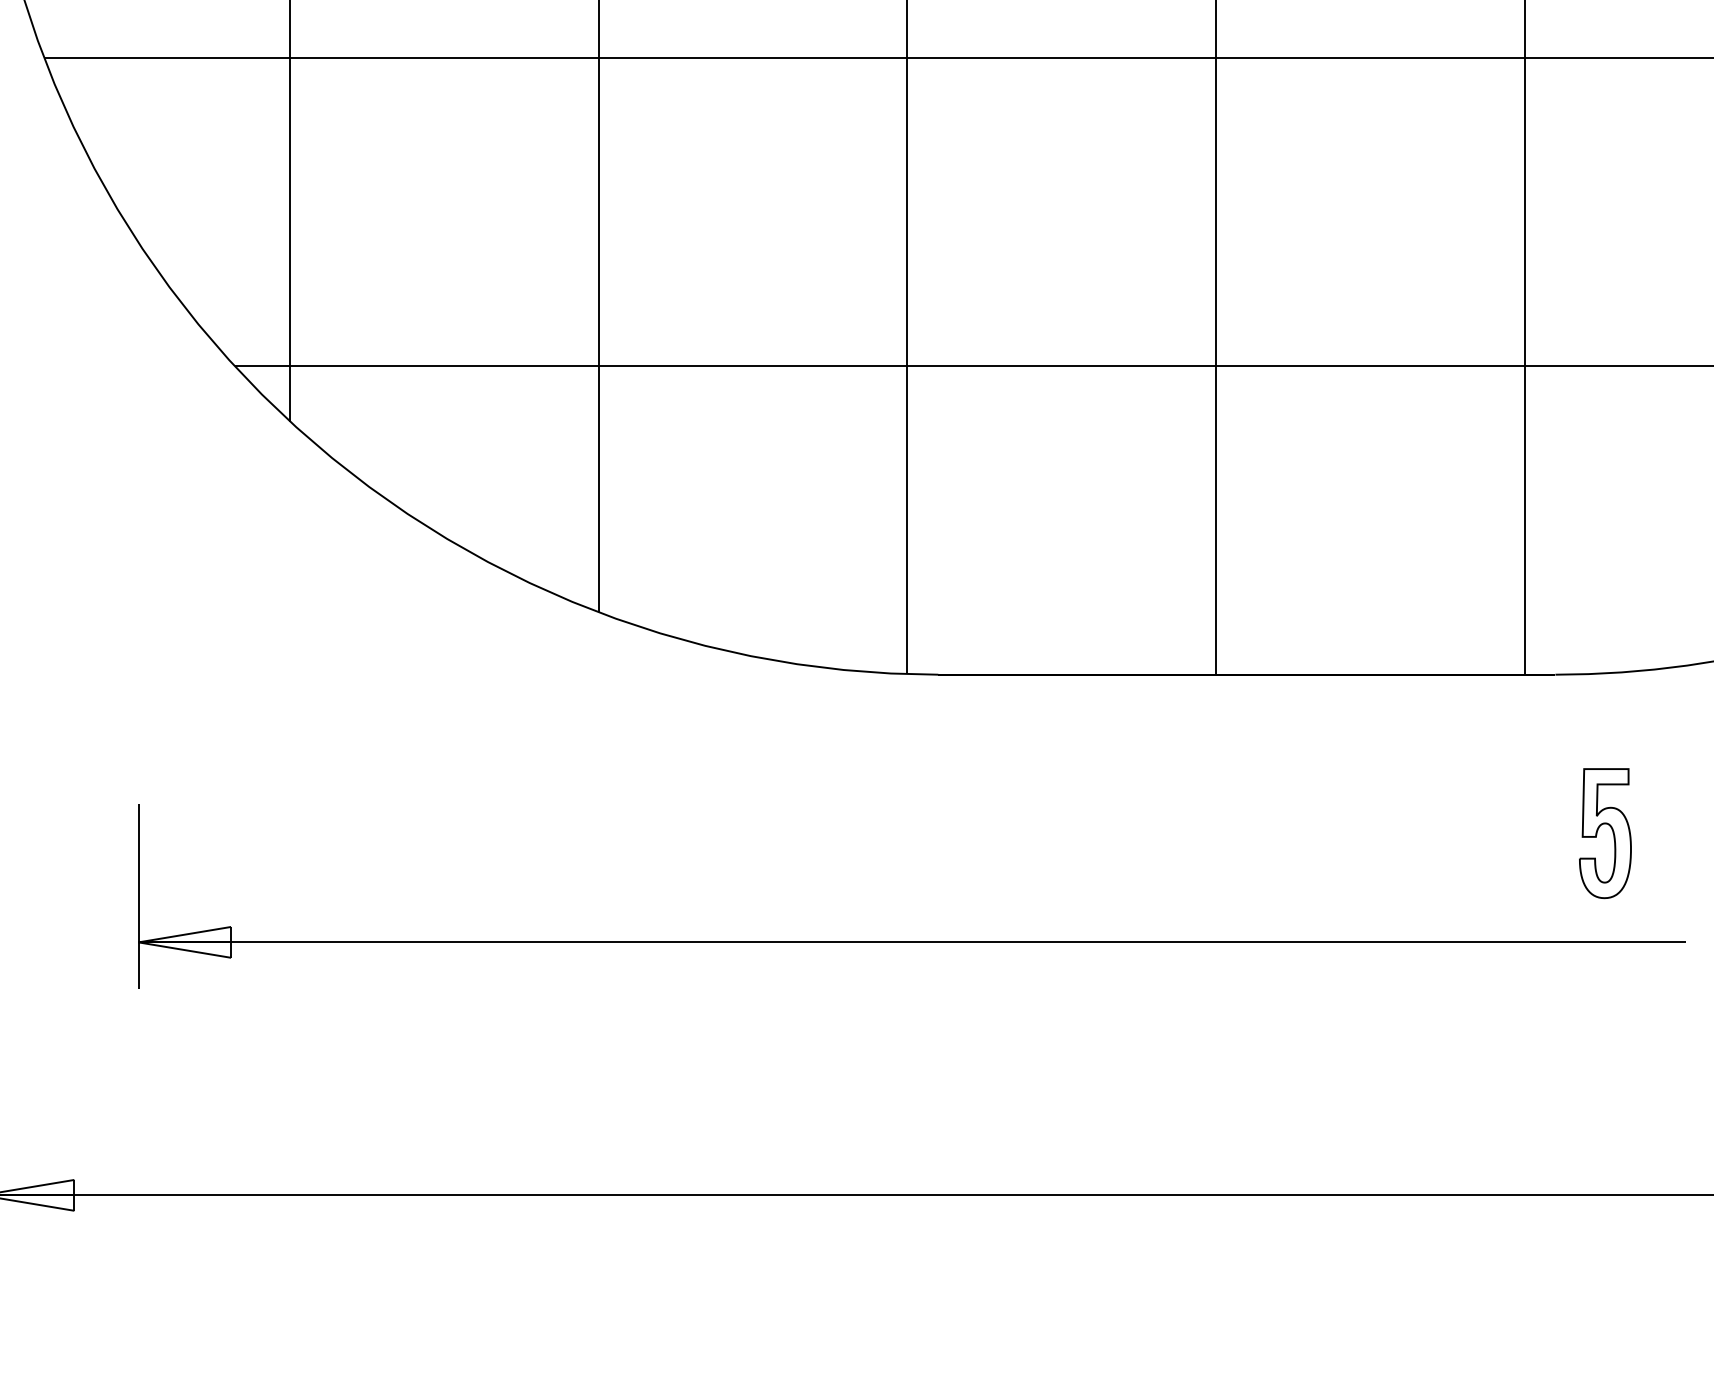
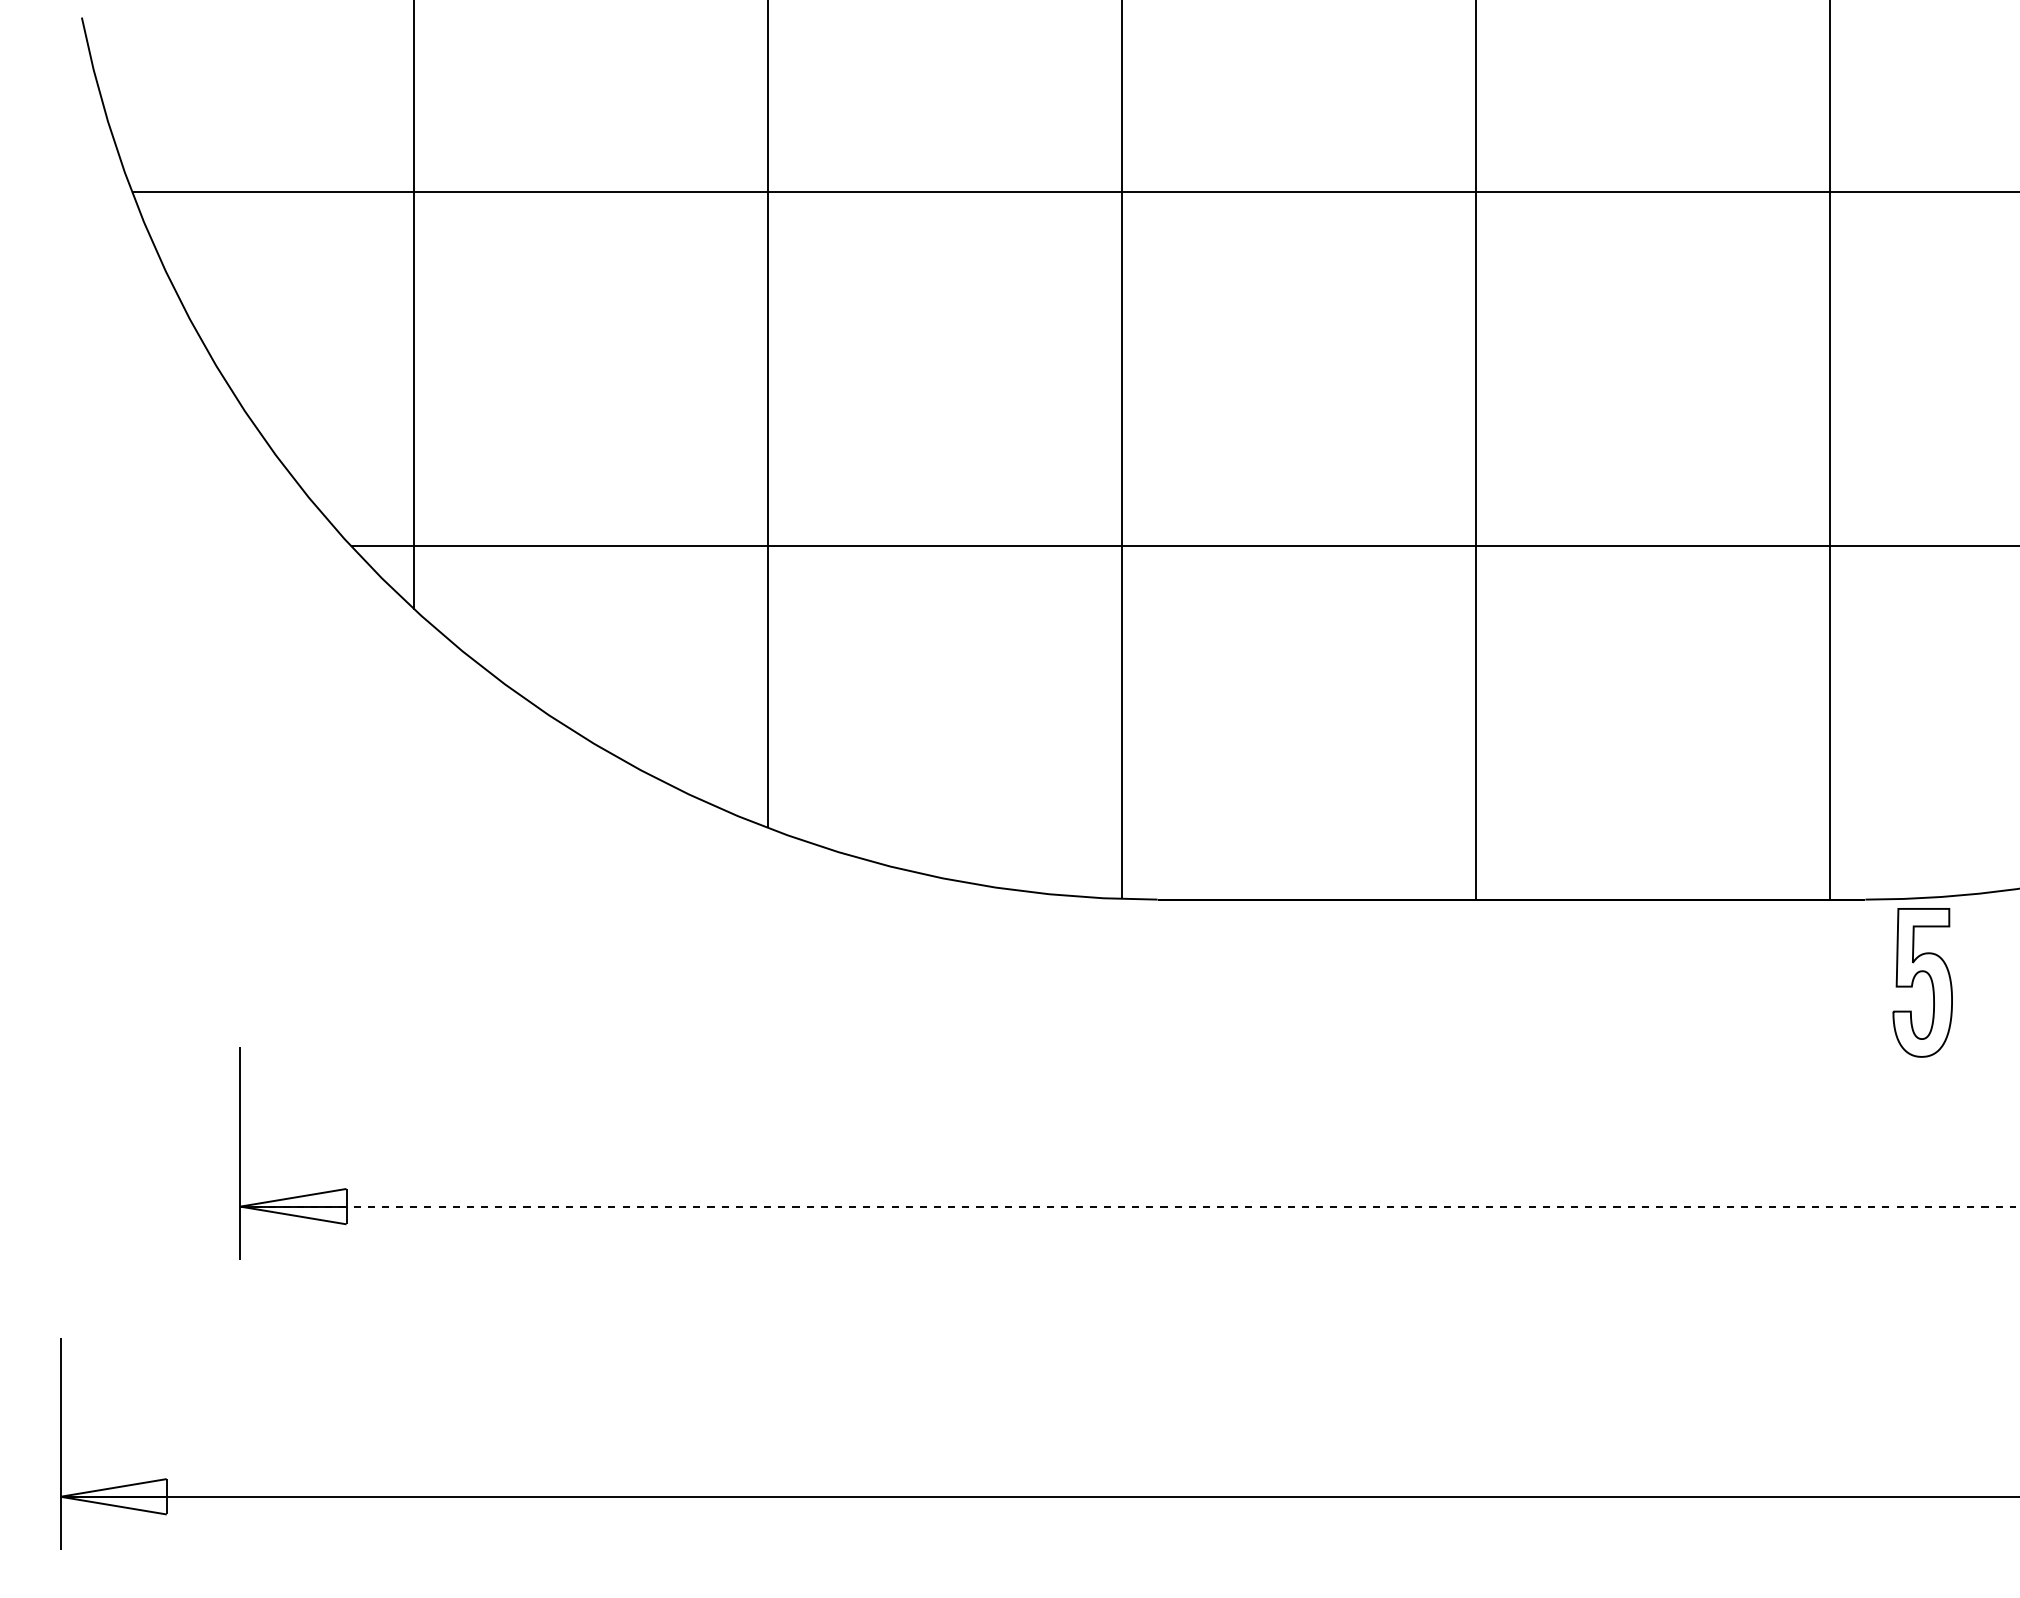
part: (1612, 831) -> (1930, 980), moved
line: (912, 942) -> (1127, 1206), solid -> dashed

